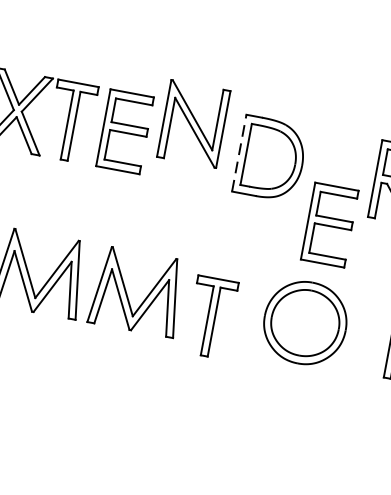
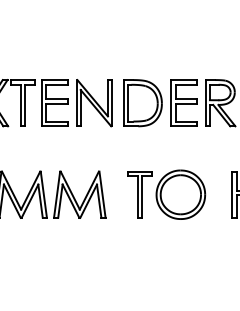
part: (193, 124) -> (94, 103), moved
line: (238, 151) -> (123, 102), dashed -> solid
part: (328, 223) -> (183, 102), moved
part: (211, 317) -> (139, 194), moved

